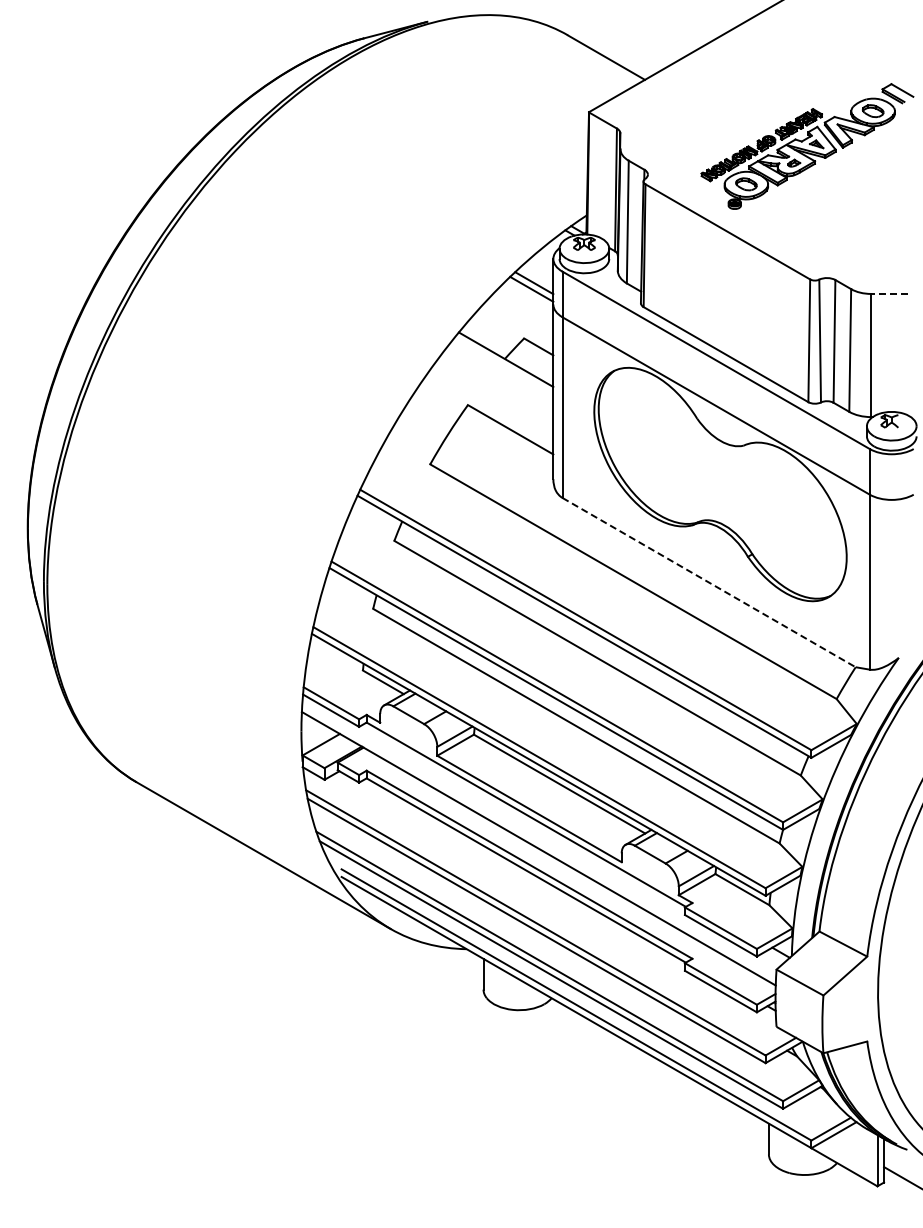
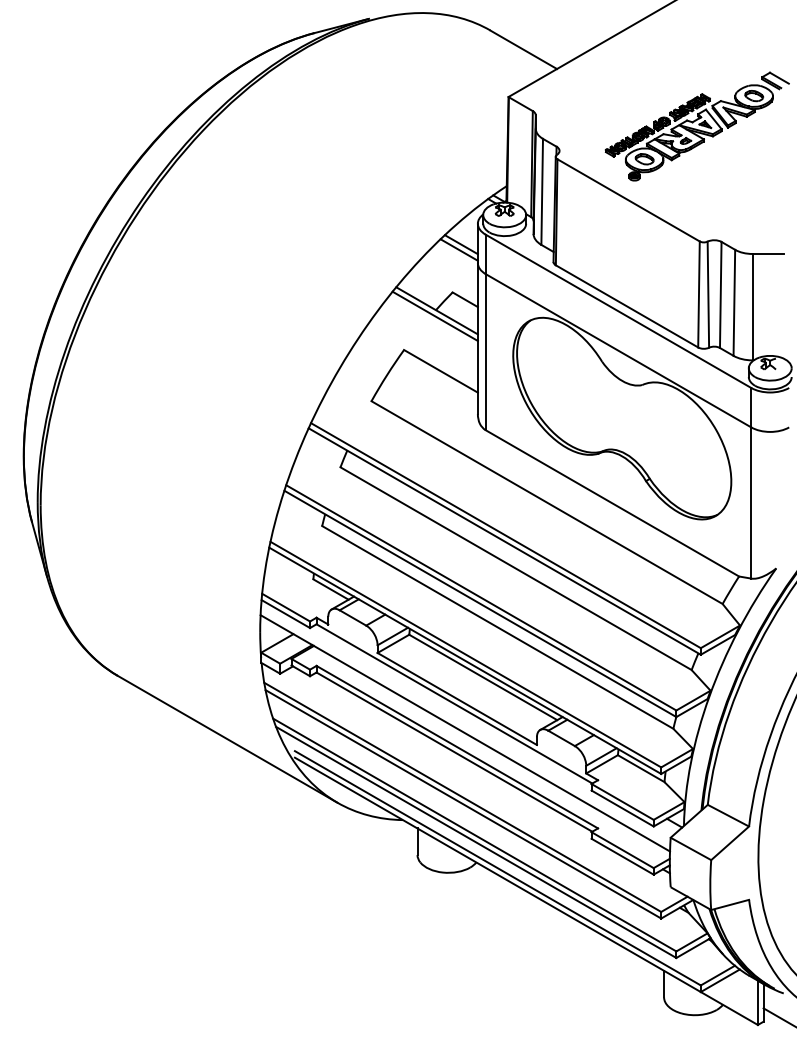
line: (889, 293) -> (768, 253), dashed -> solid
line: (503, 365) -> (434, 315), added
line: (709, 582) -> (612, 503), dashed -> solid

